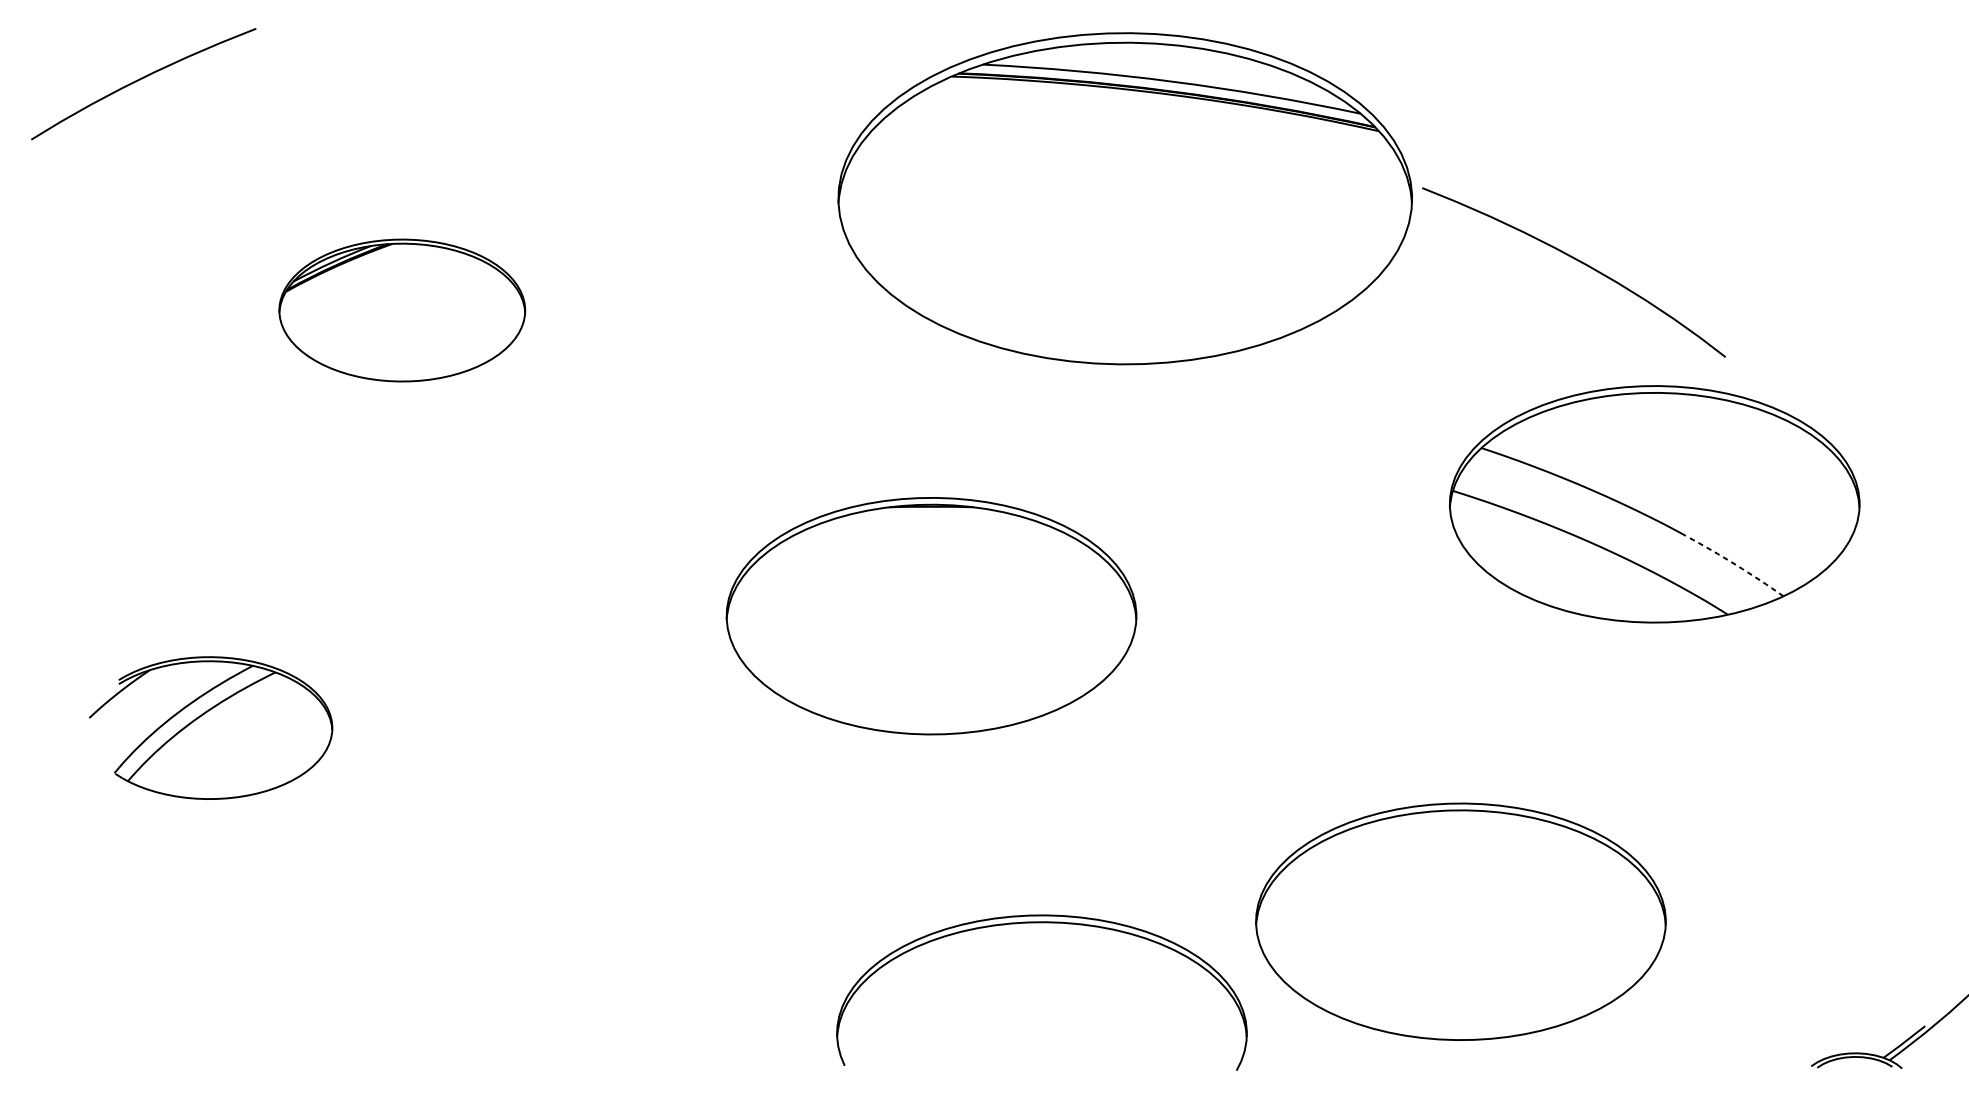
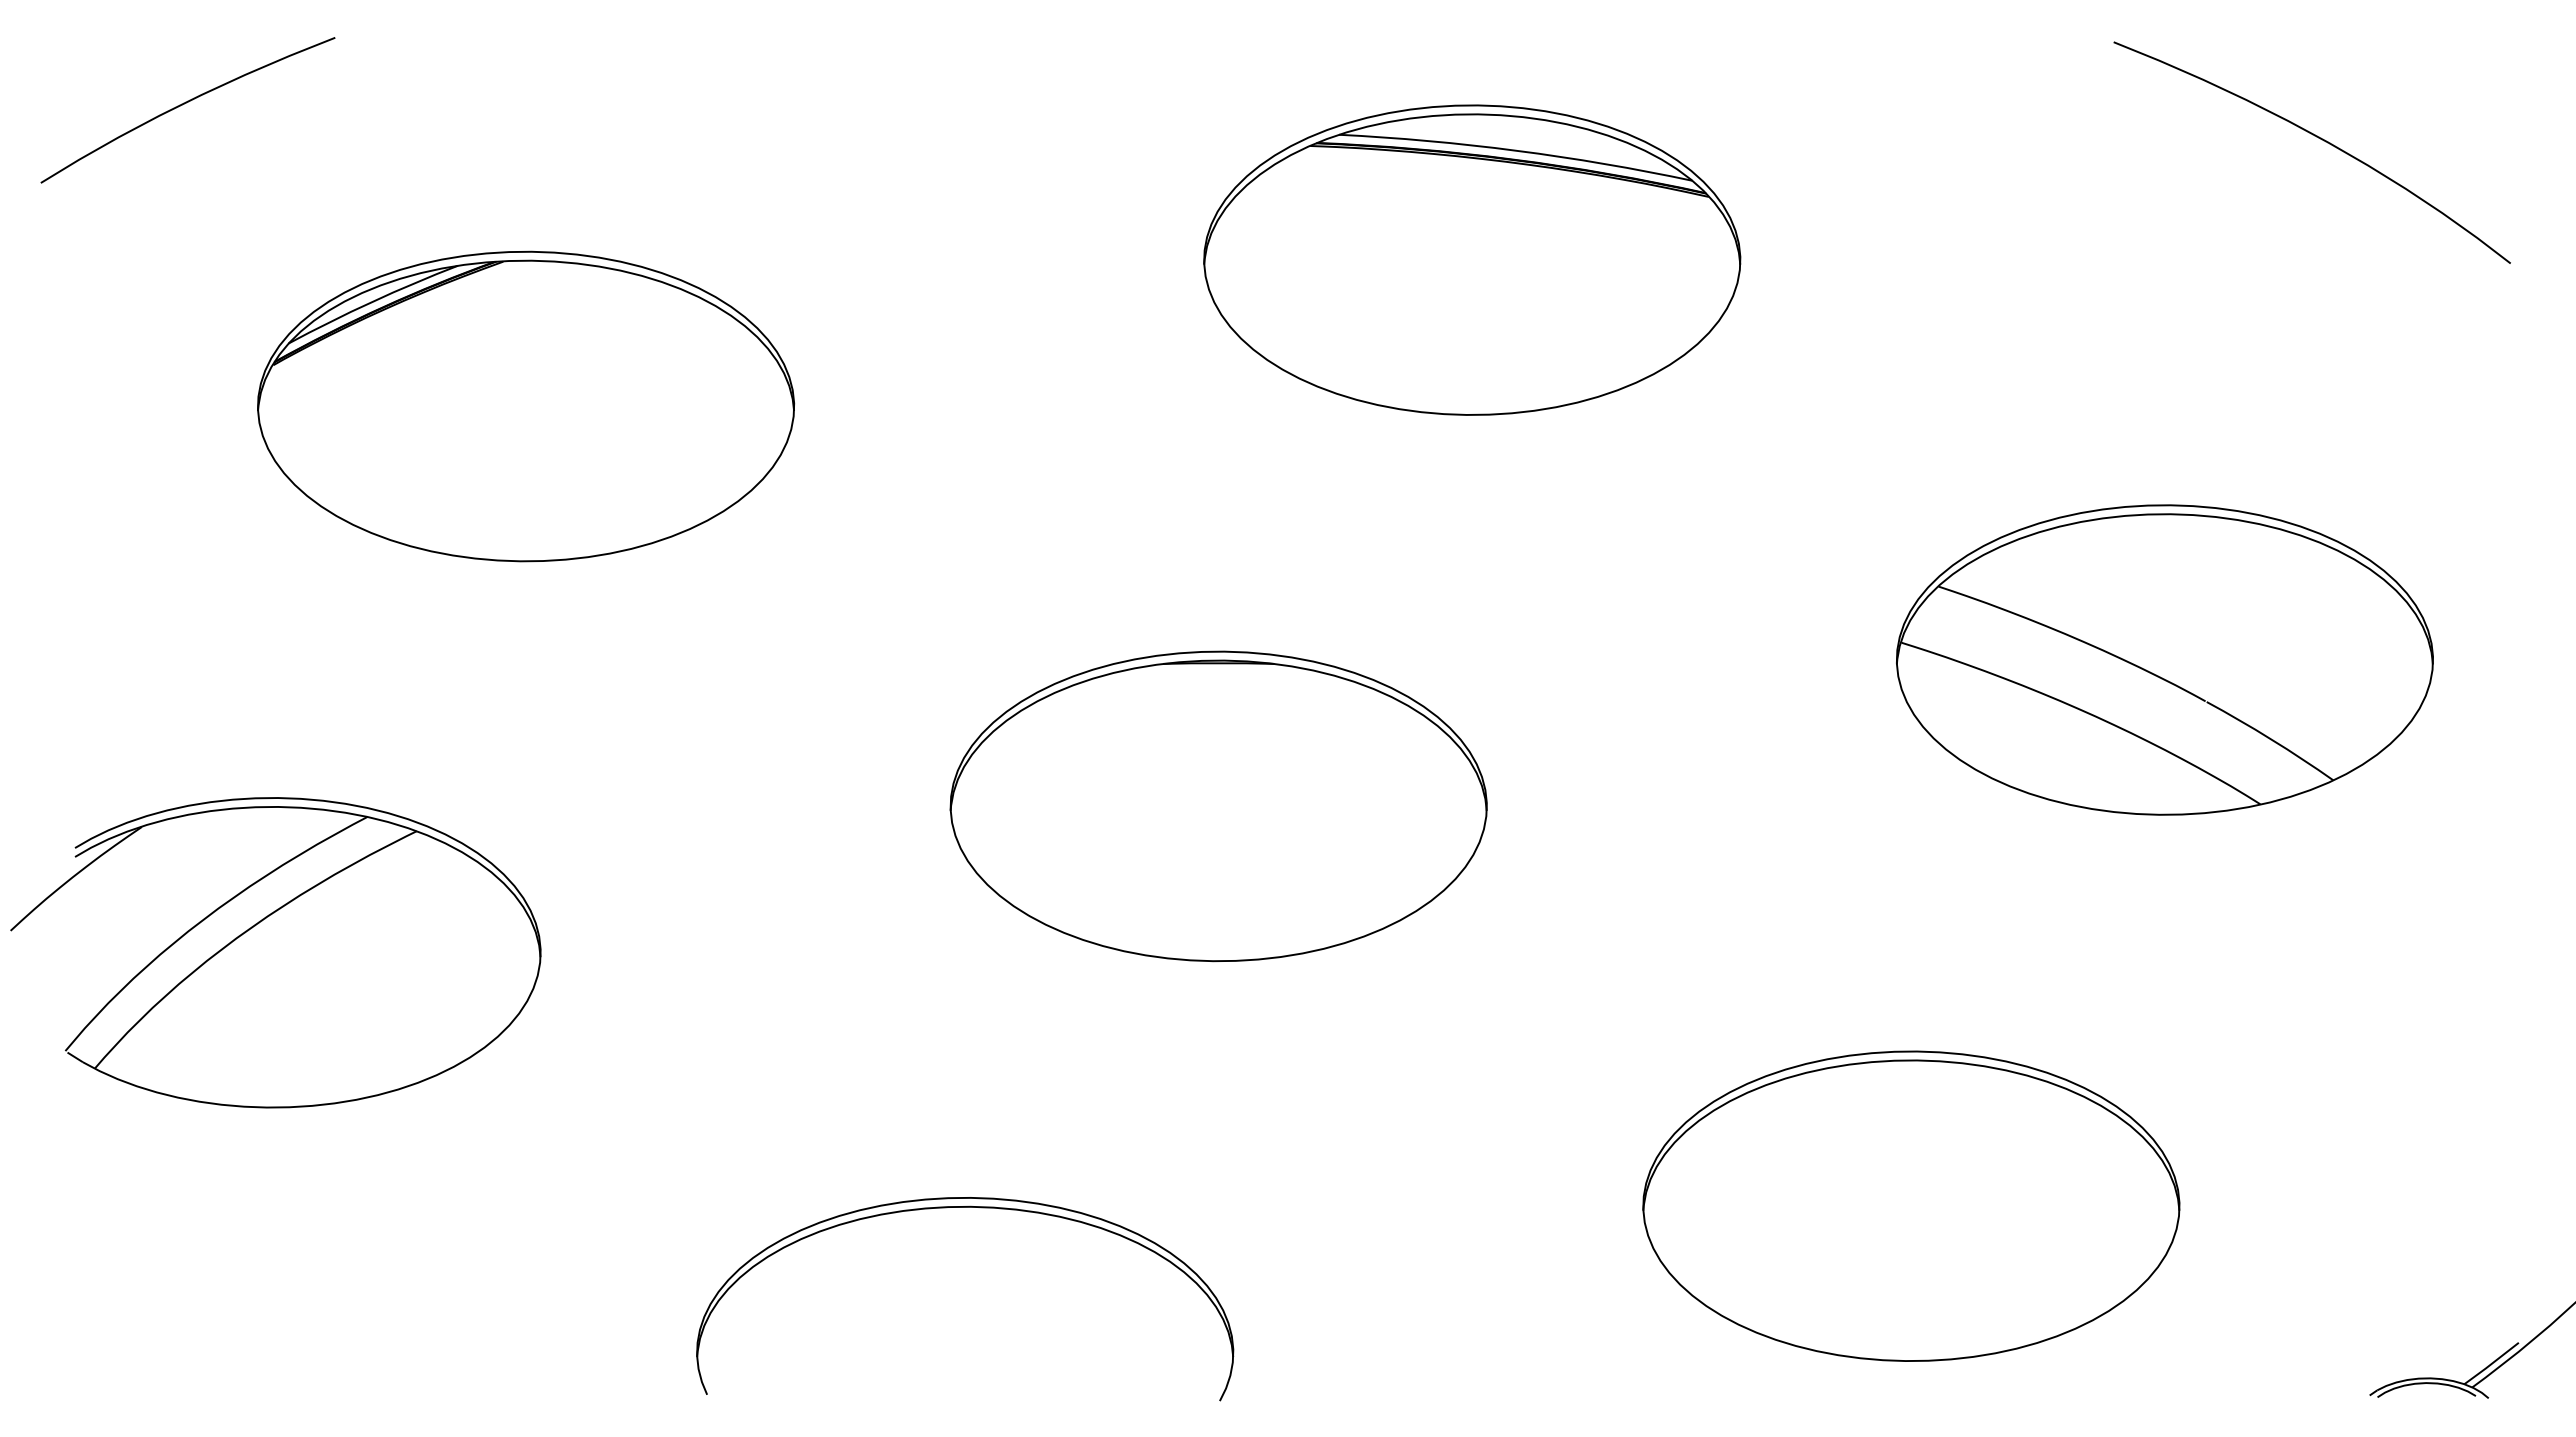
part: (1125, 198) -> (1472, 259), size x0.71
curve: (1578, 261) -> (2318, 138), moved
part: (402, 310) -> (526, 406), size x1.67
arc: (1736, 565) -> (2271, 739), dashed -> solid
part: (210, 727) -> (275, 952), size x1.67
part: (1042, 922) -> (965, 1207), moved

